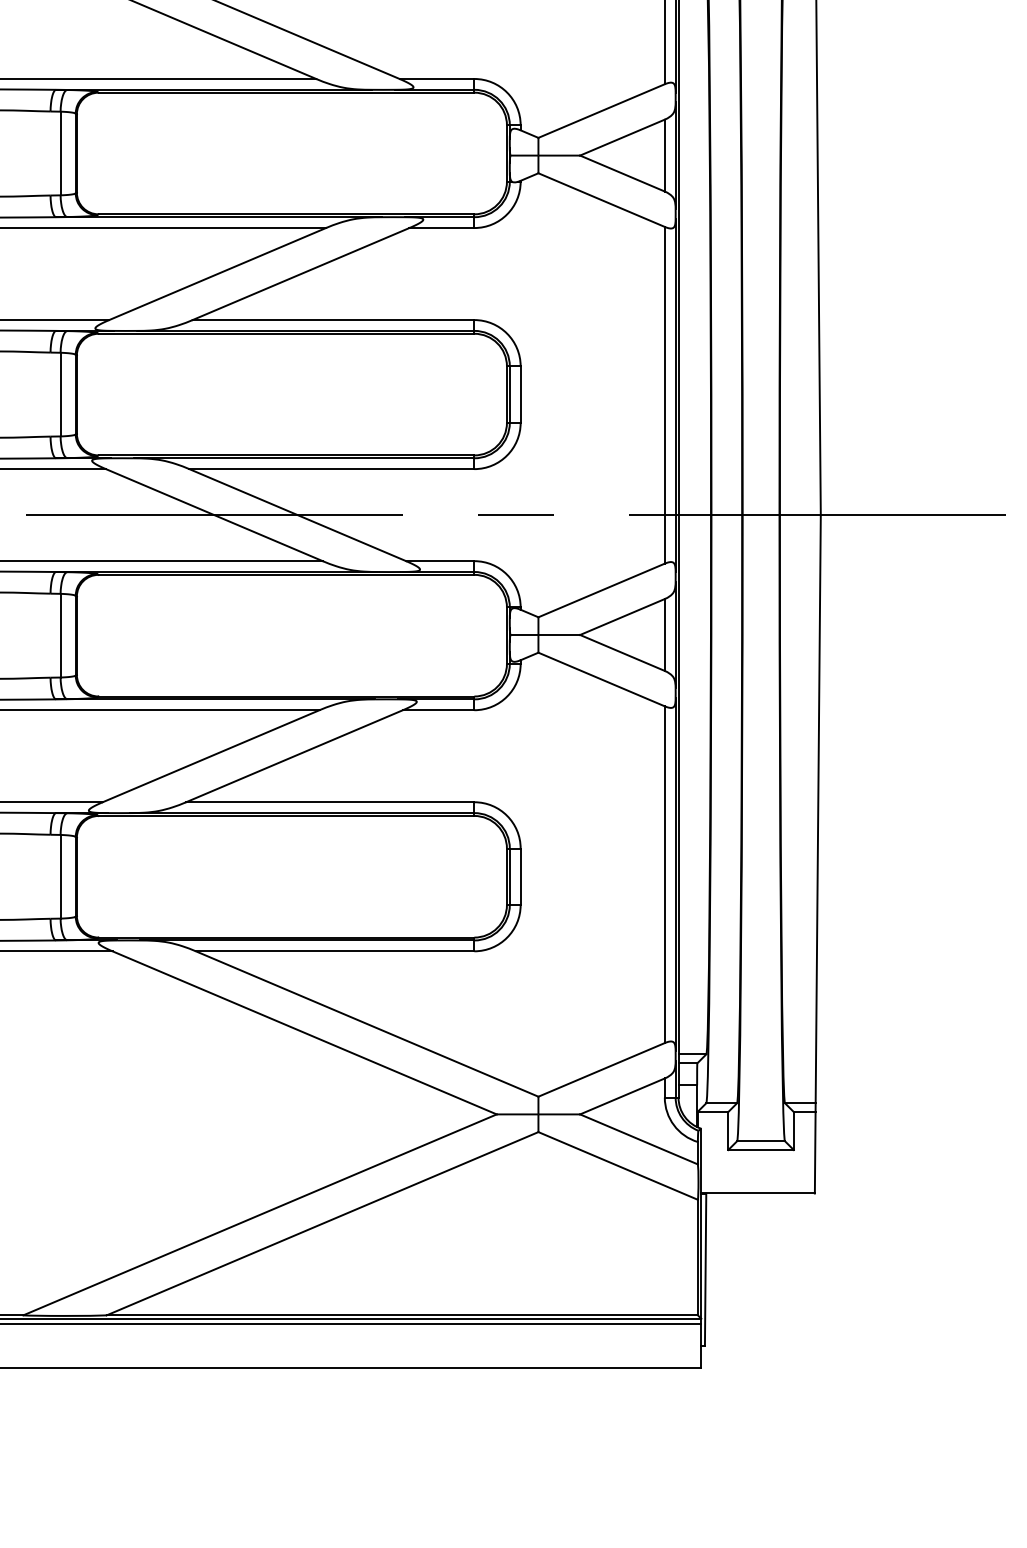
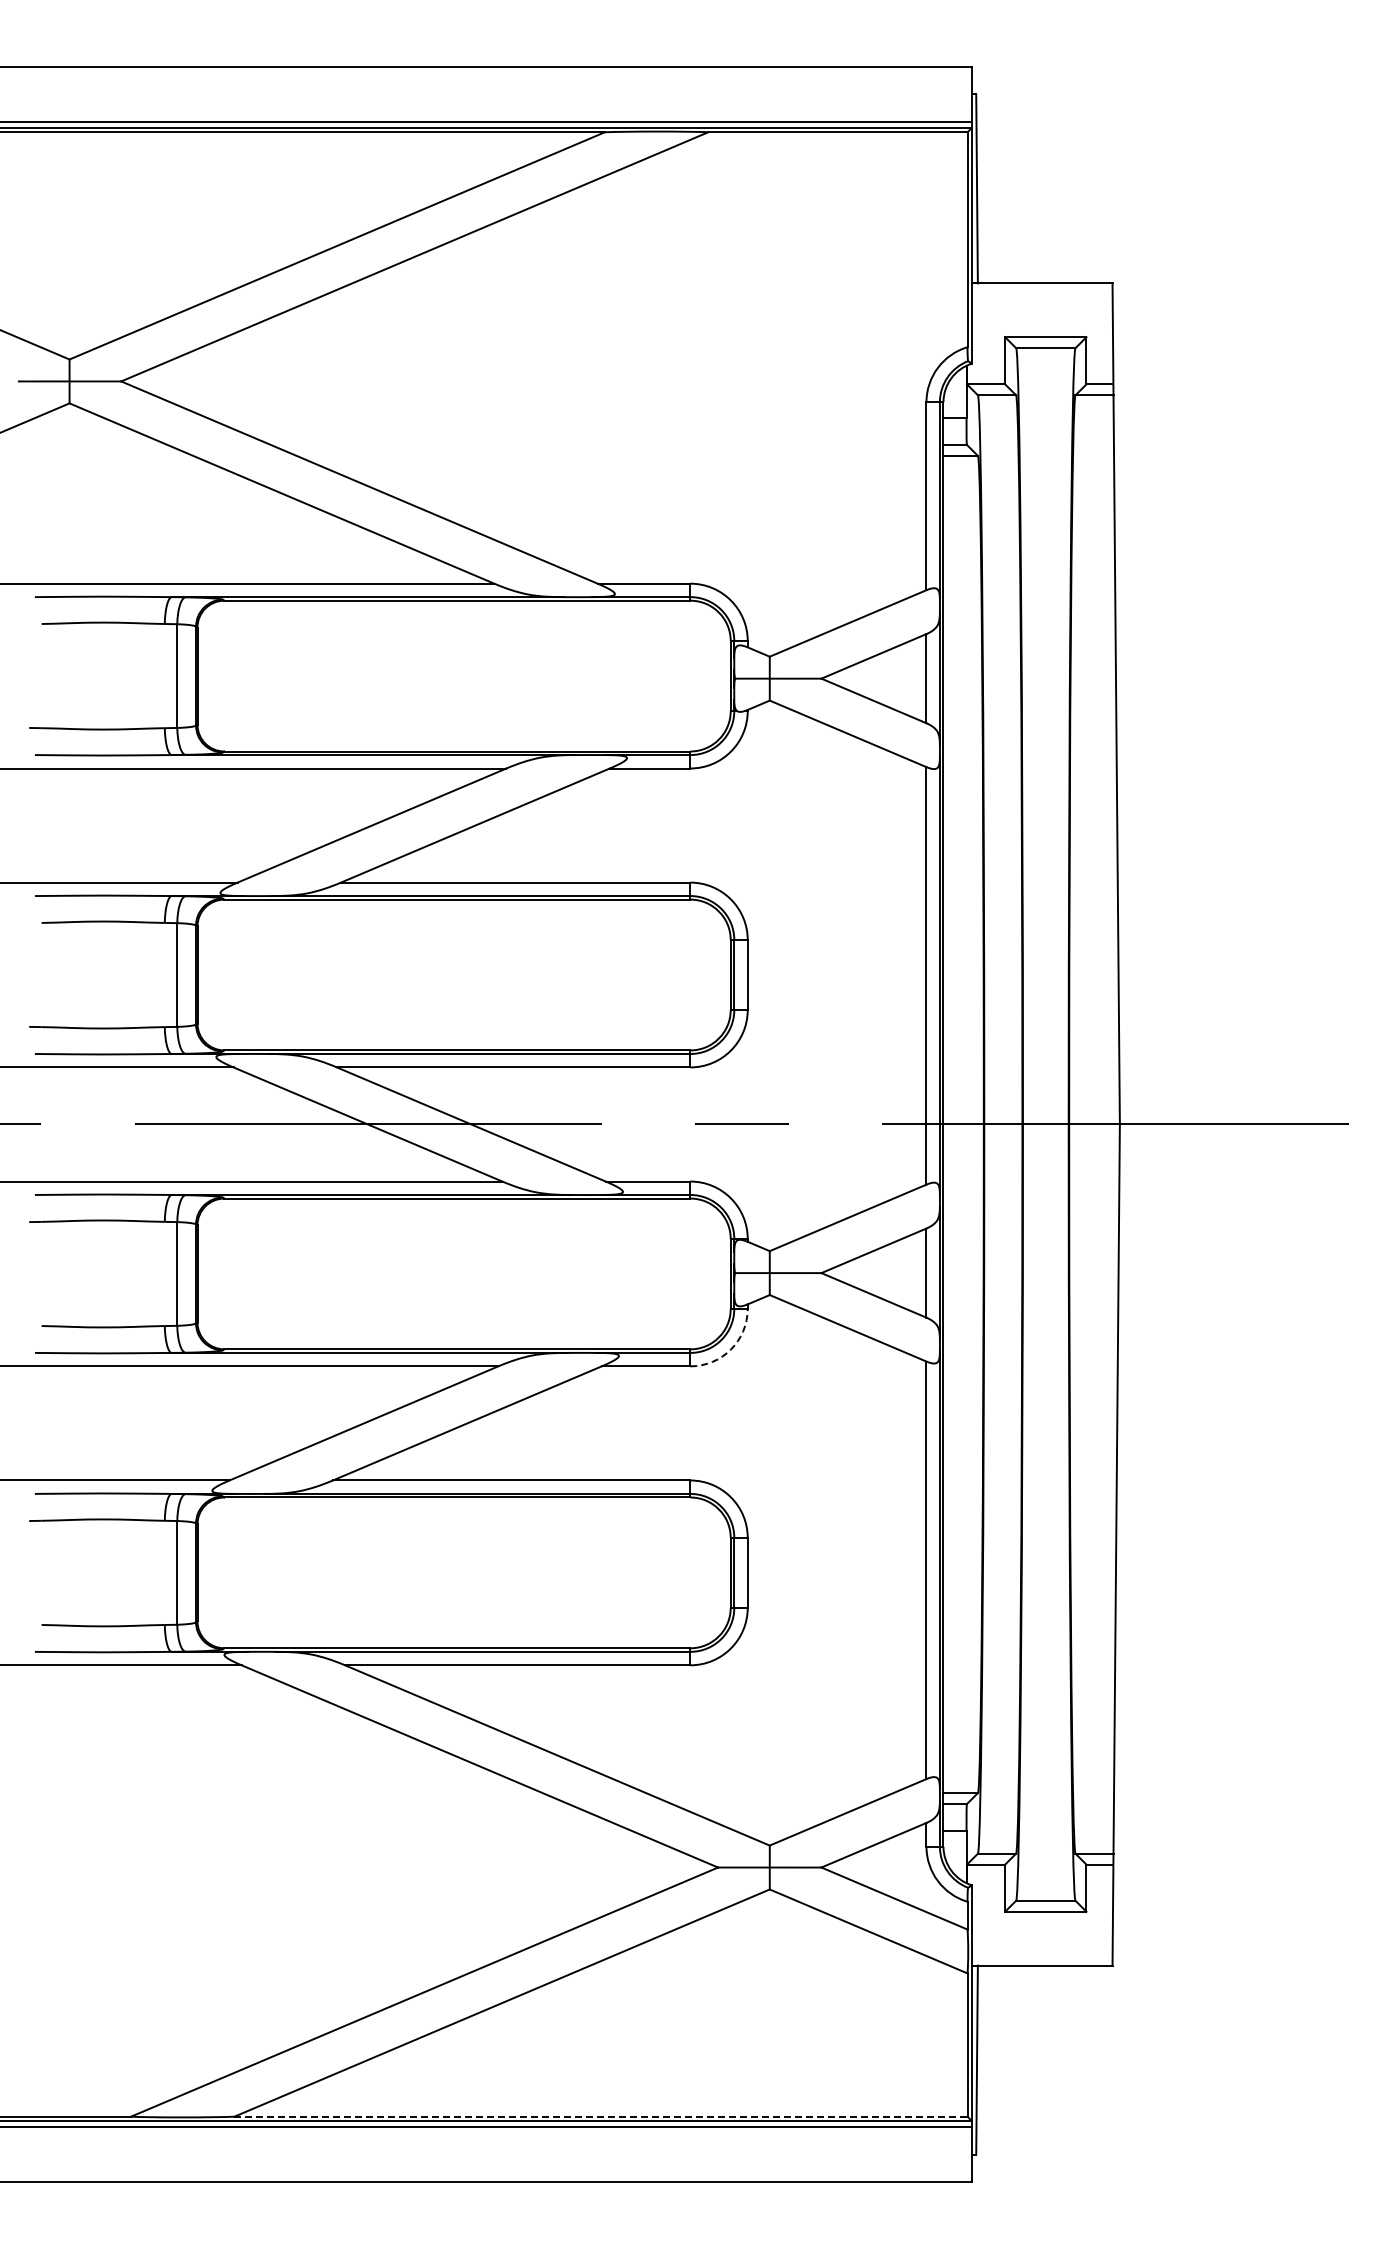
arc: (506, 696) -> (730, 1349), solid -> dashed
line: (402, 1315) -> (601, 2116), solid -> dashed

